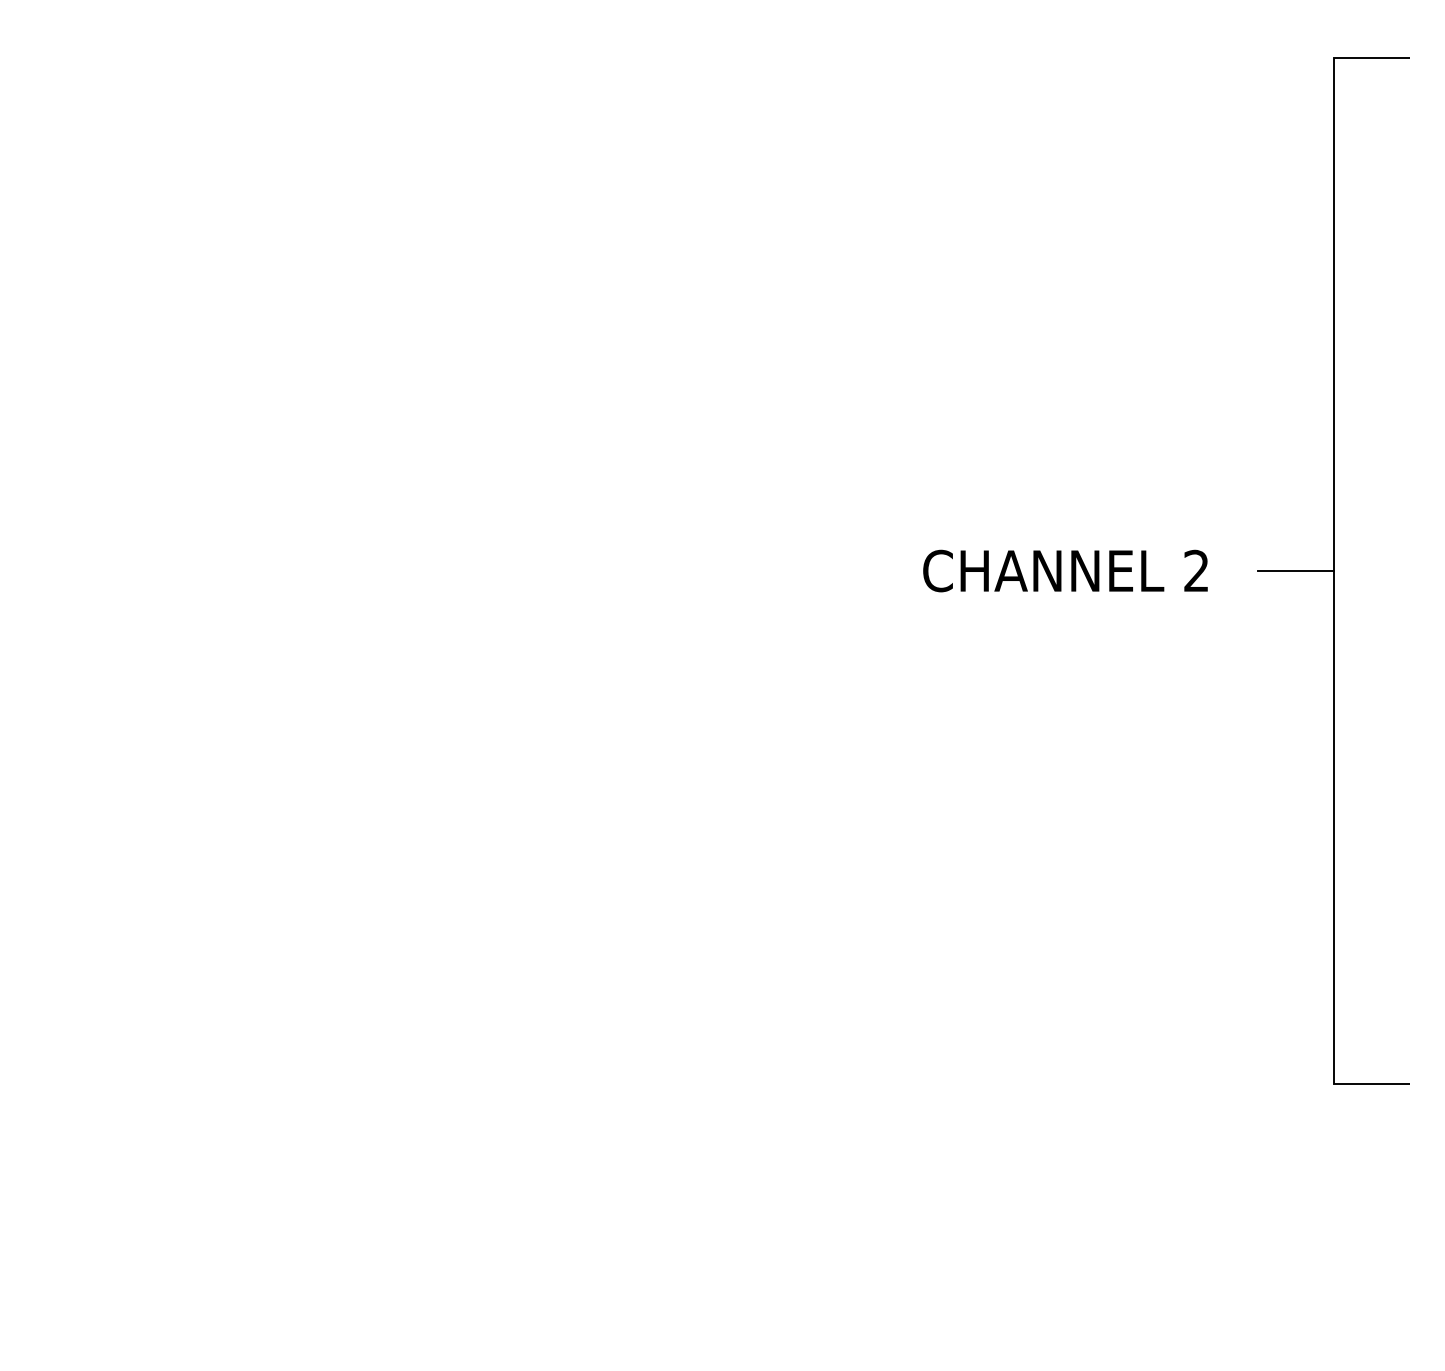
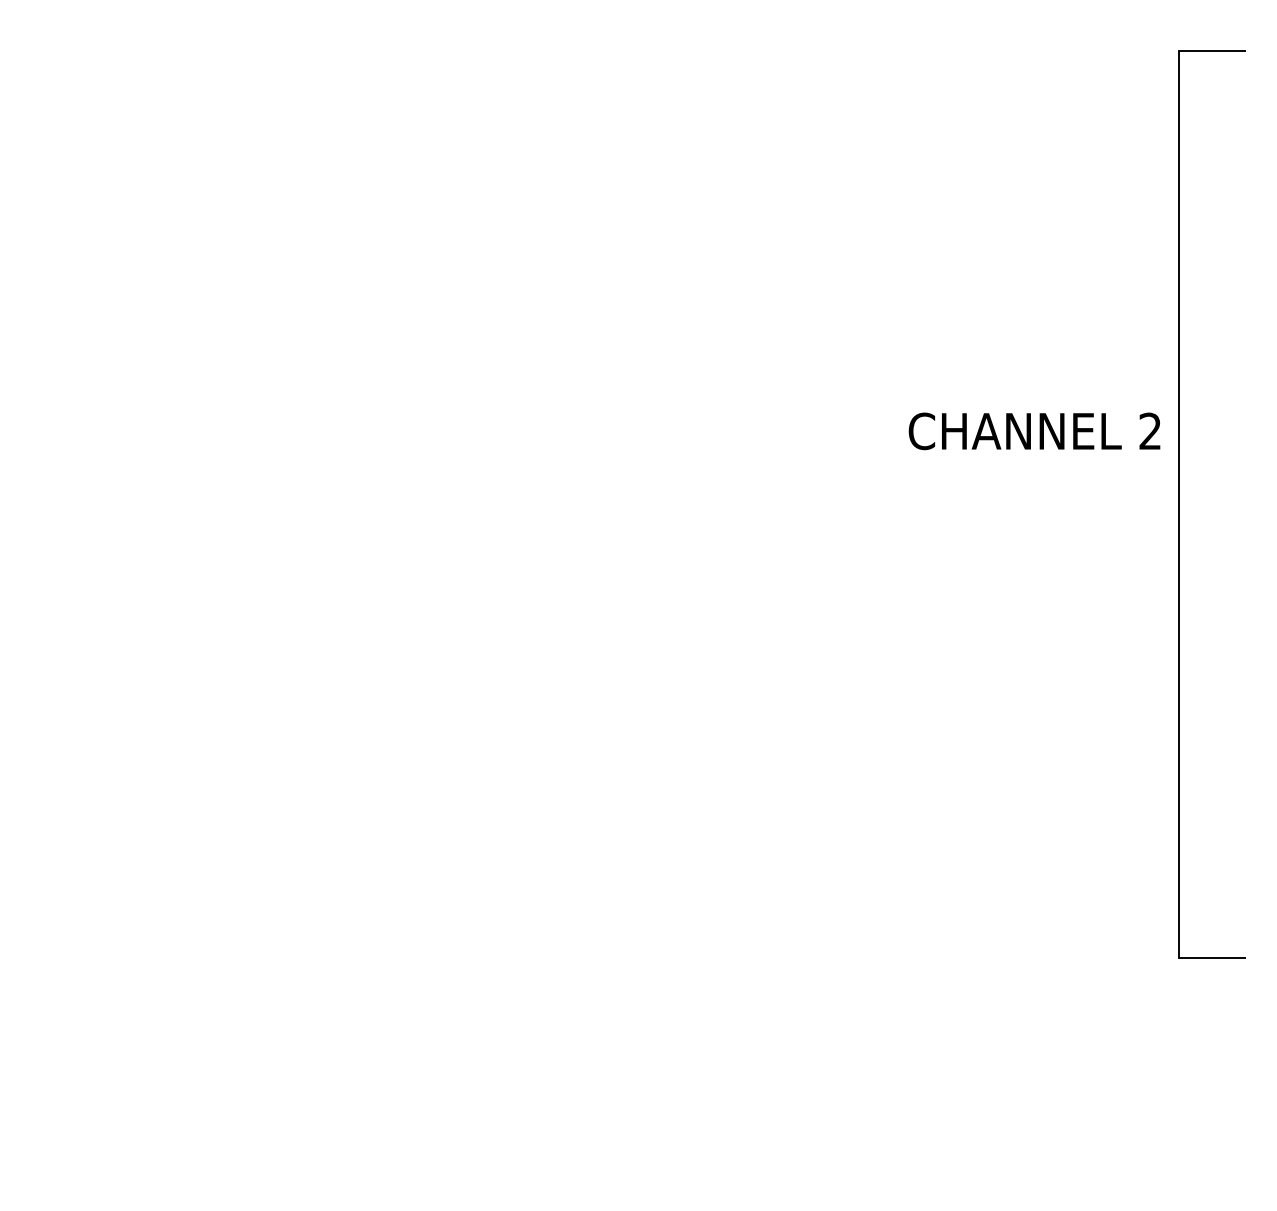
text: (1065, 571) -> (1034, 431), moved
line: (1295, 571) -> (1144, 504), removed

